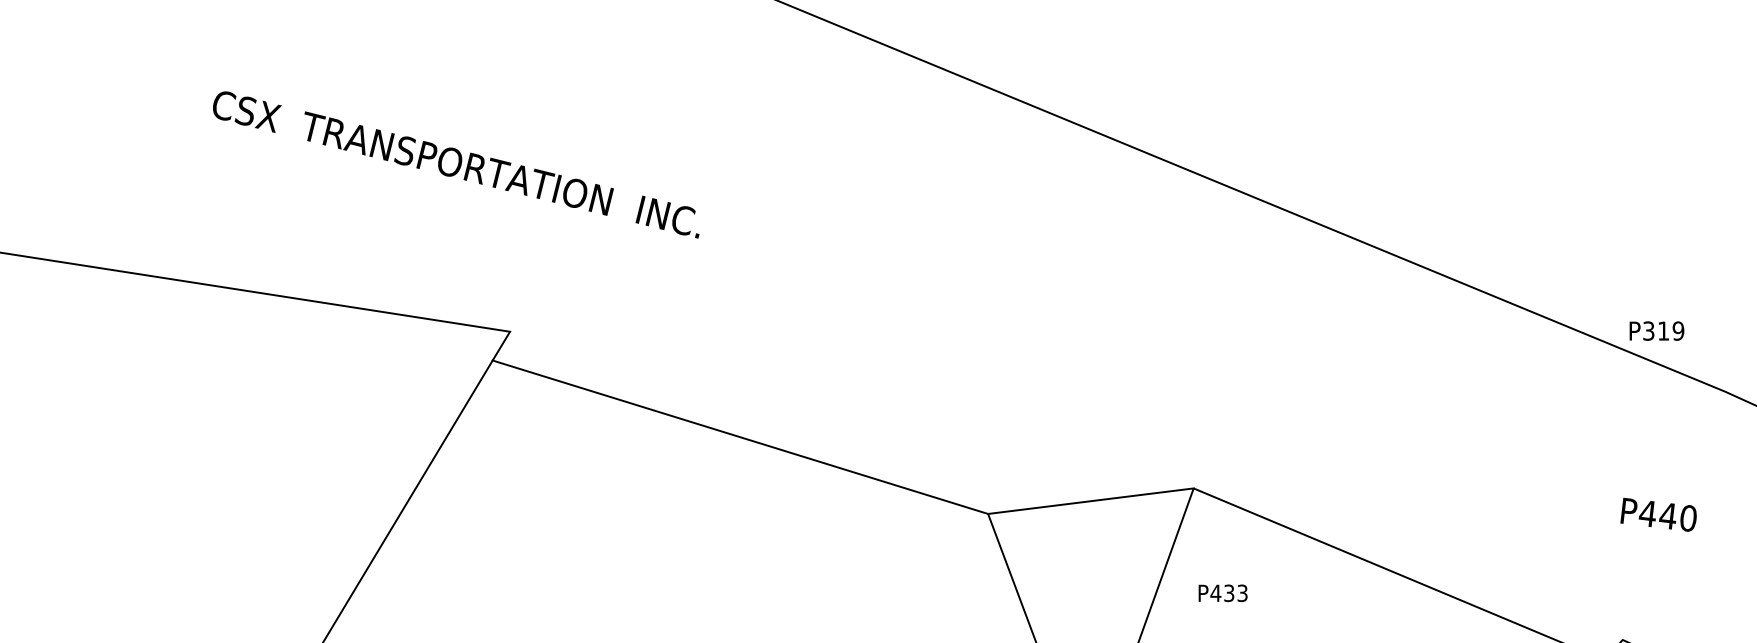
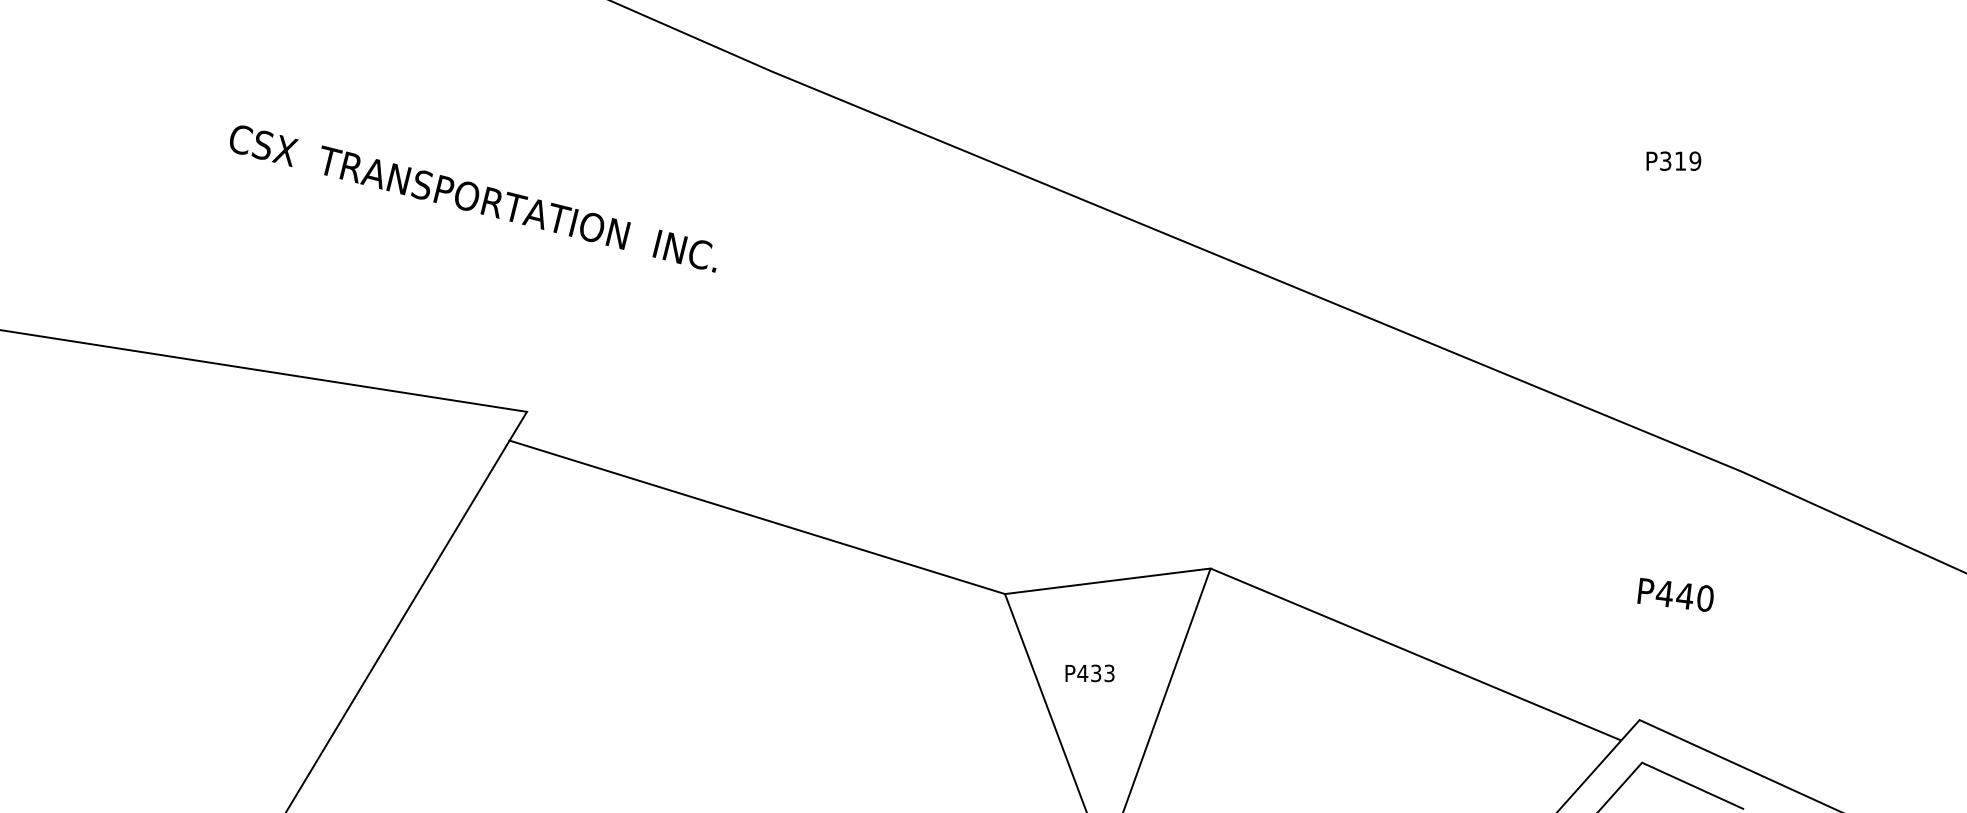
text: (456, 164) -> (473, 198), moved
text: (1656, 330) -> (1673, 160), moved
text: (1222, 593) -> (1089, 673), moved

